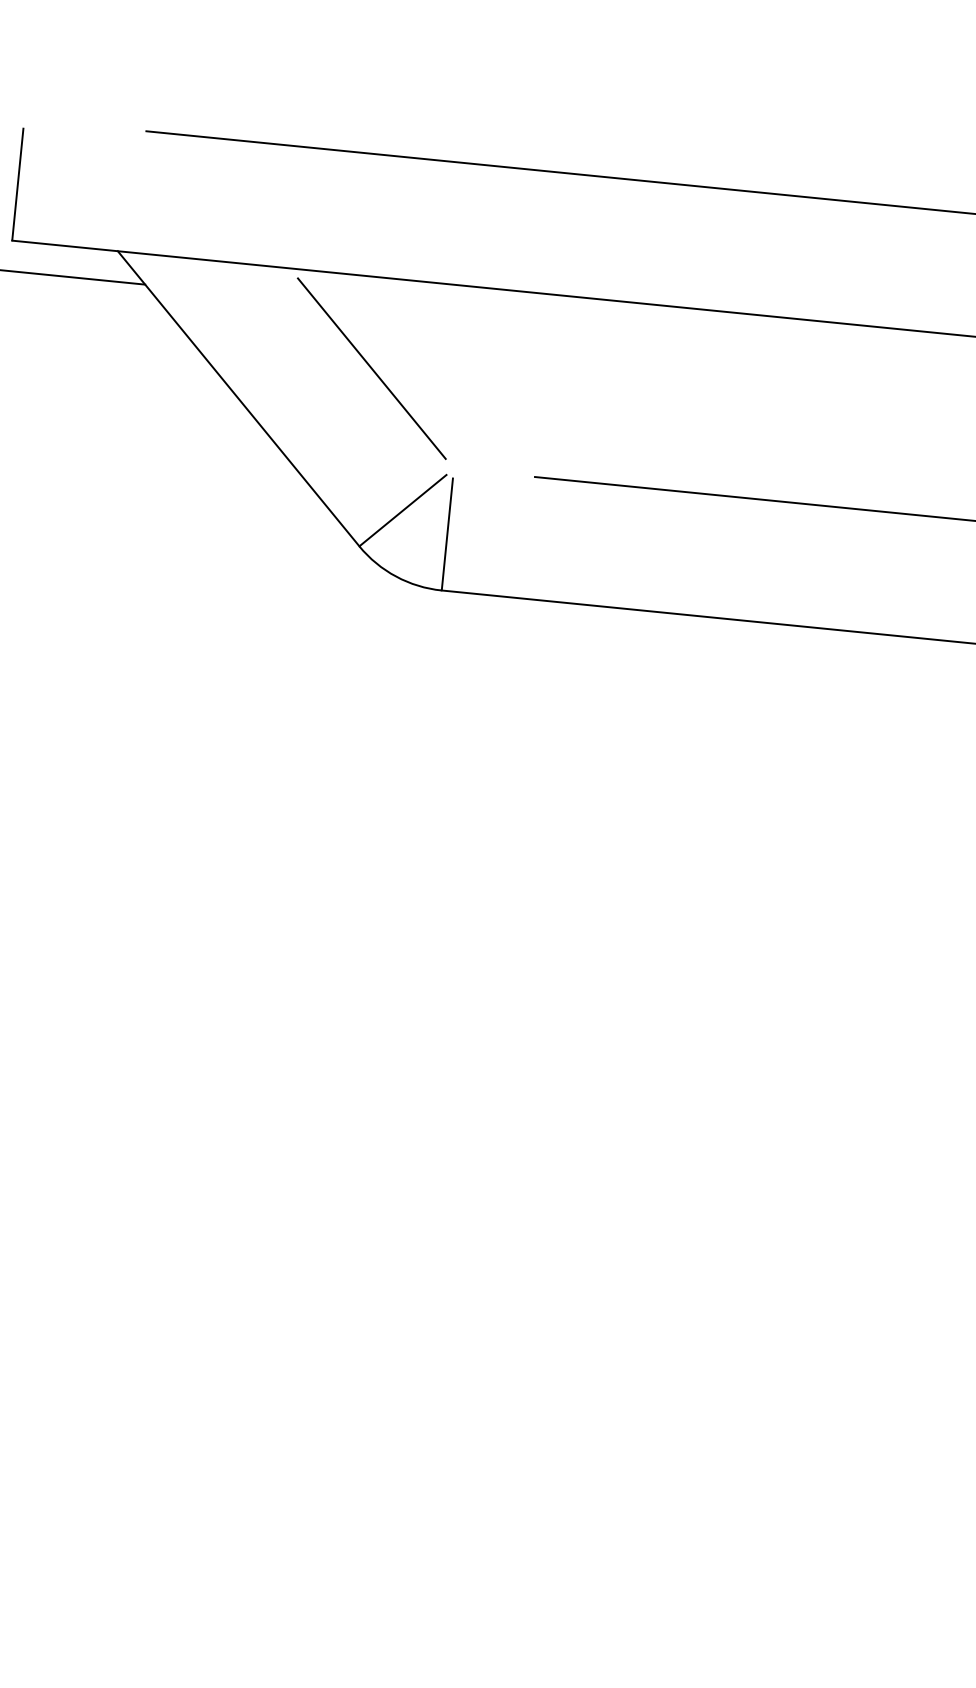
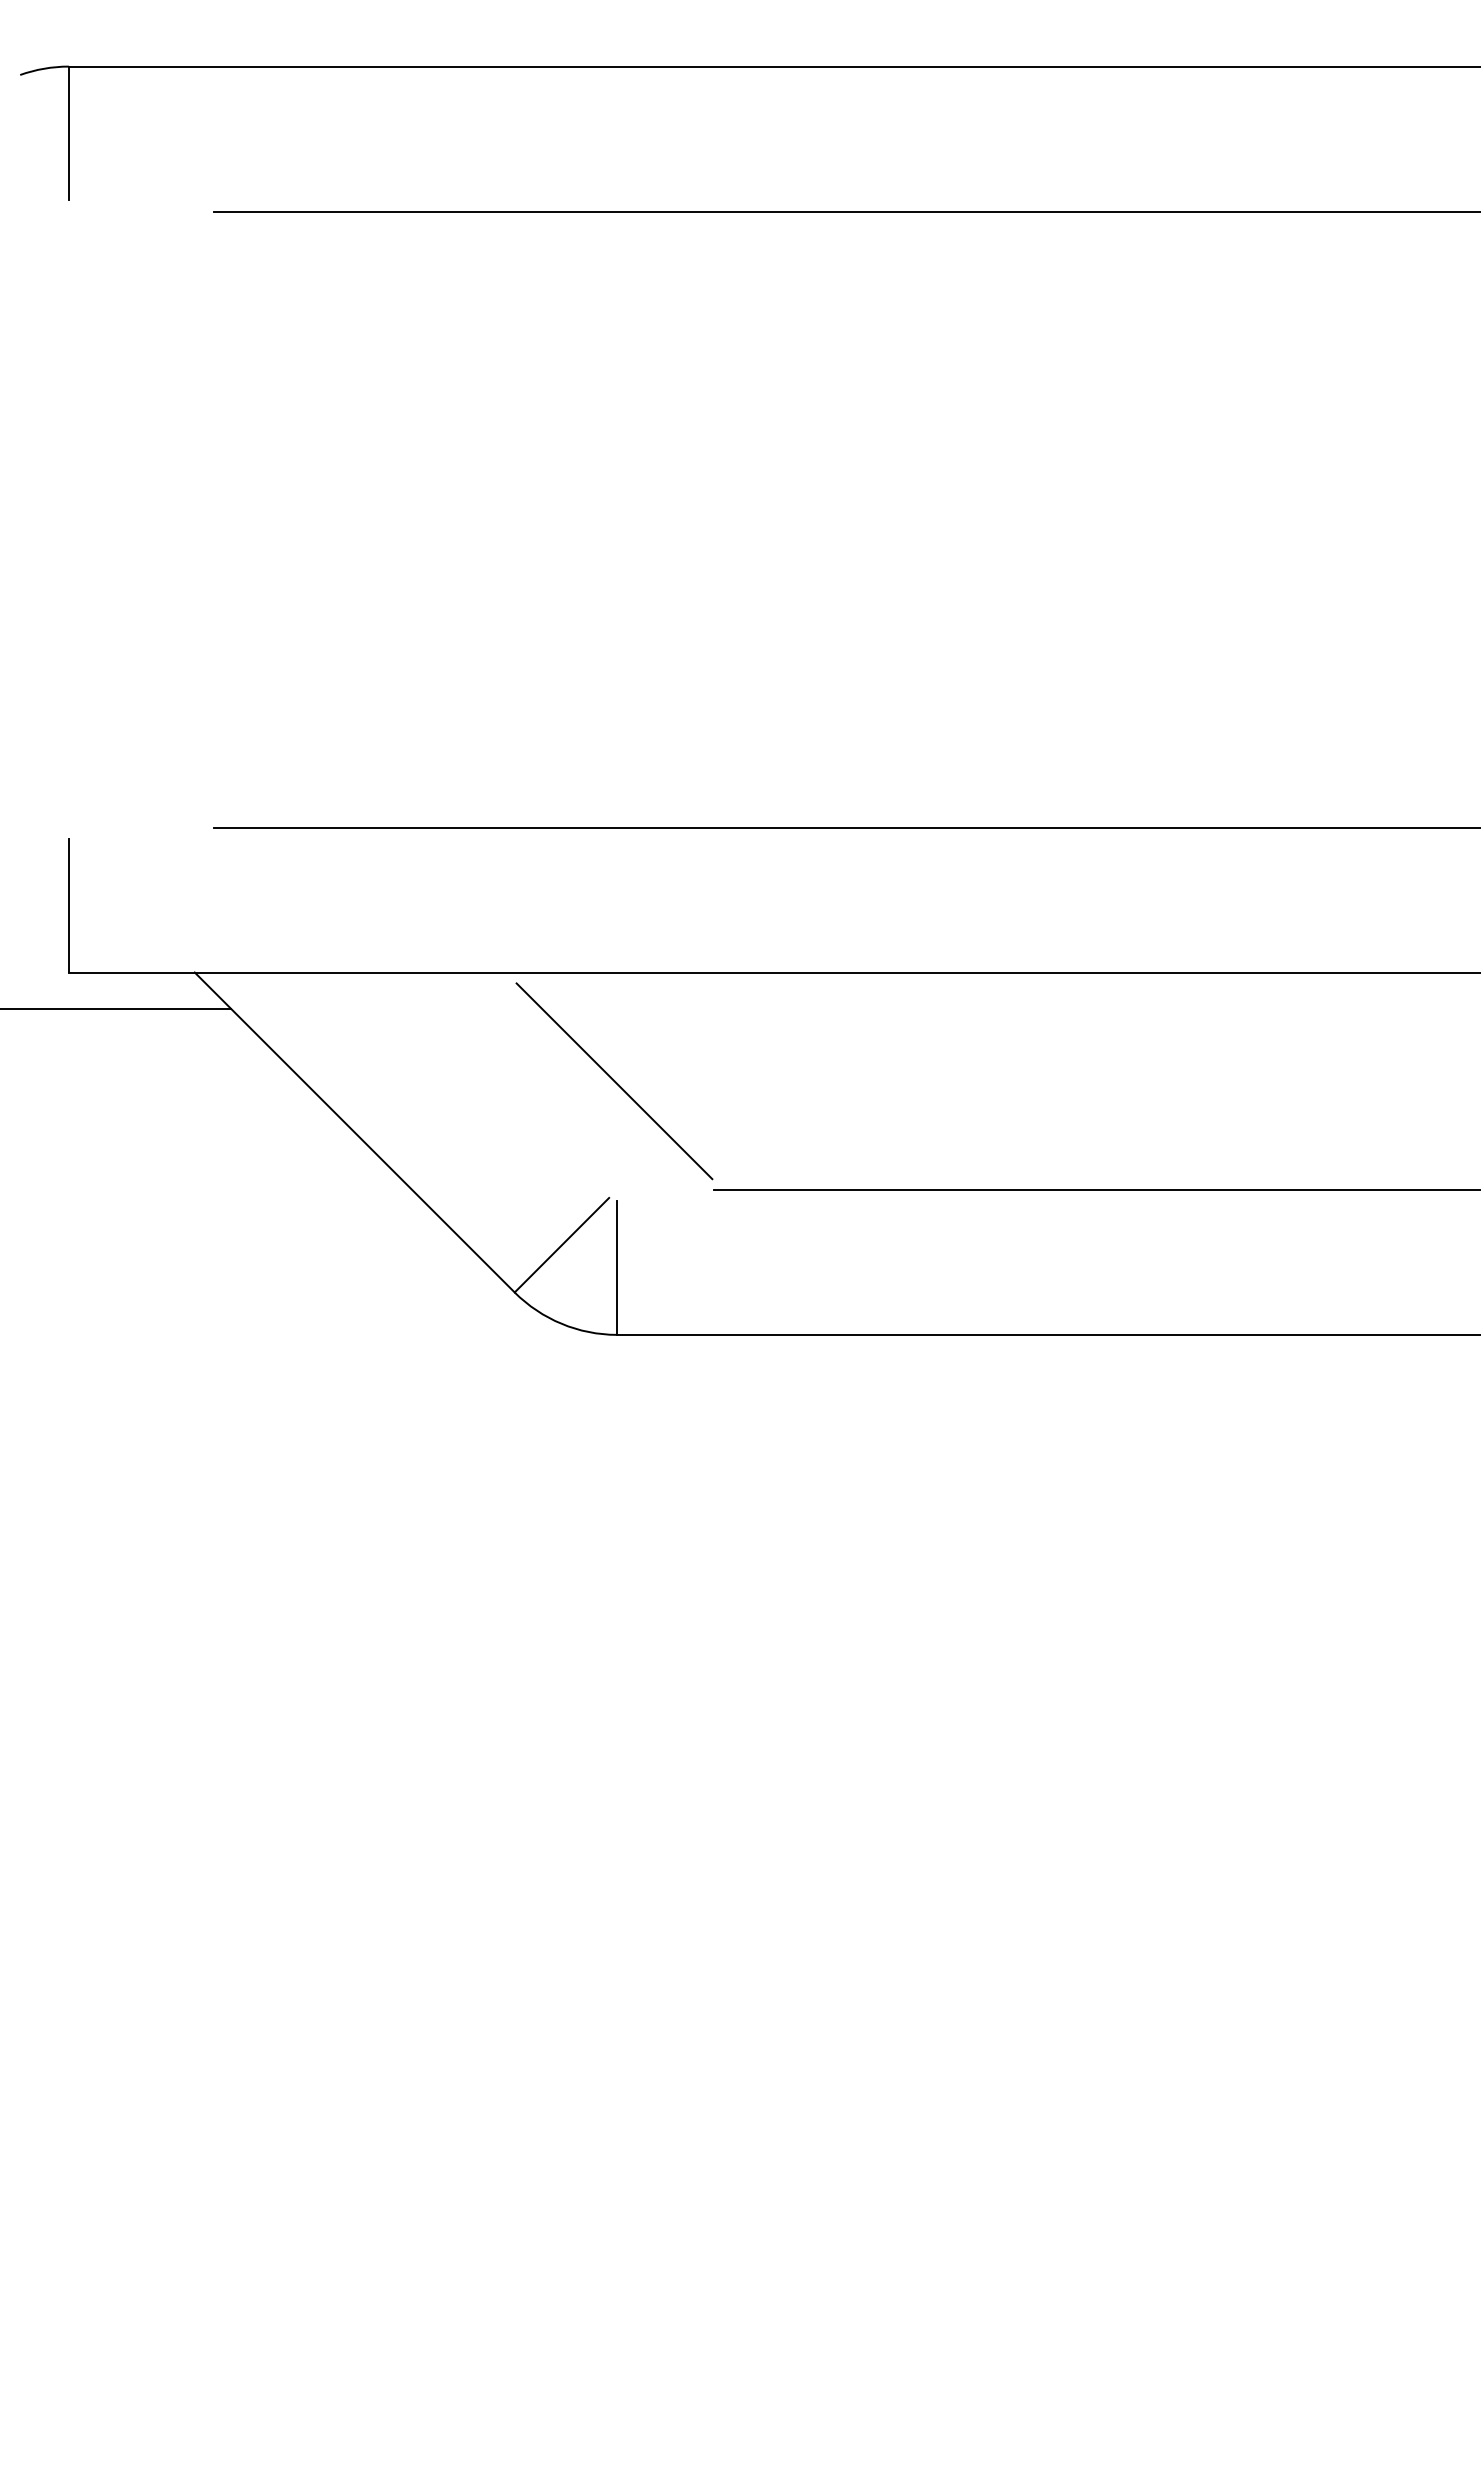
line: (371, 368) -> (614, 1081), moved

